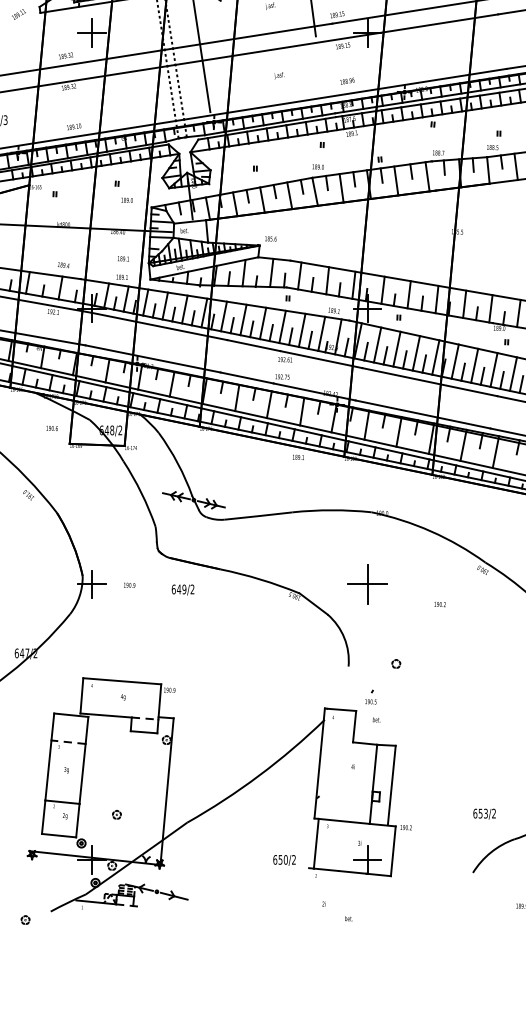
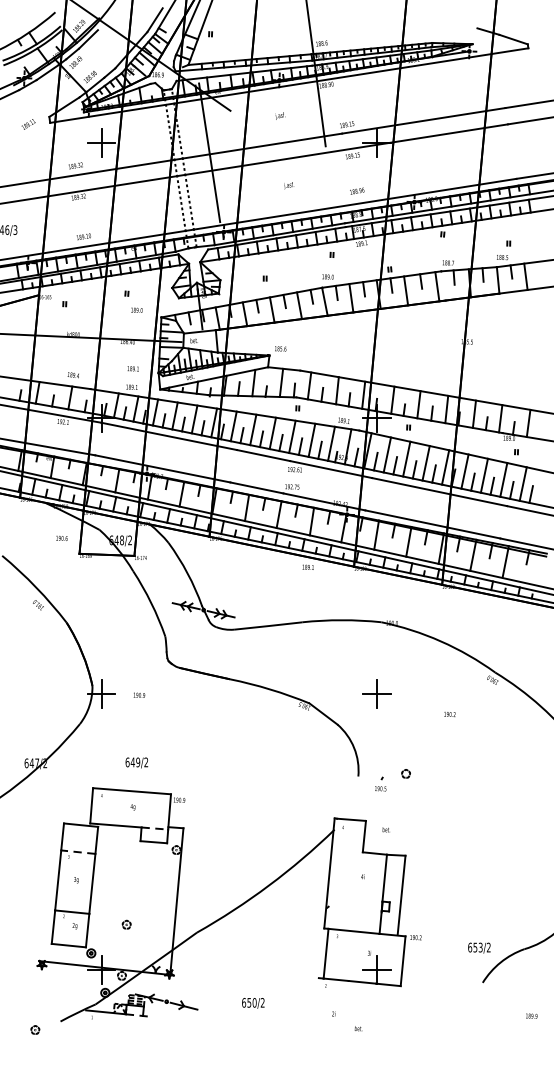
part: (366, 583) -> (376, 693), size x0.71
text: (182, 589) -> (136, 762), moved
part: (370, 696) -> (380, 783), moved
text: (484, 813) -> (479, 947), moved
text: (284, 860) -> (253, 1003), moved

